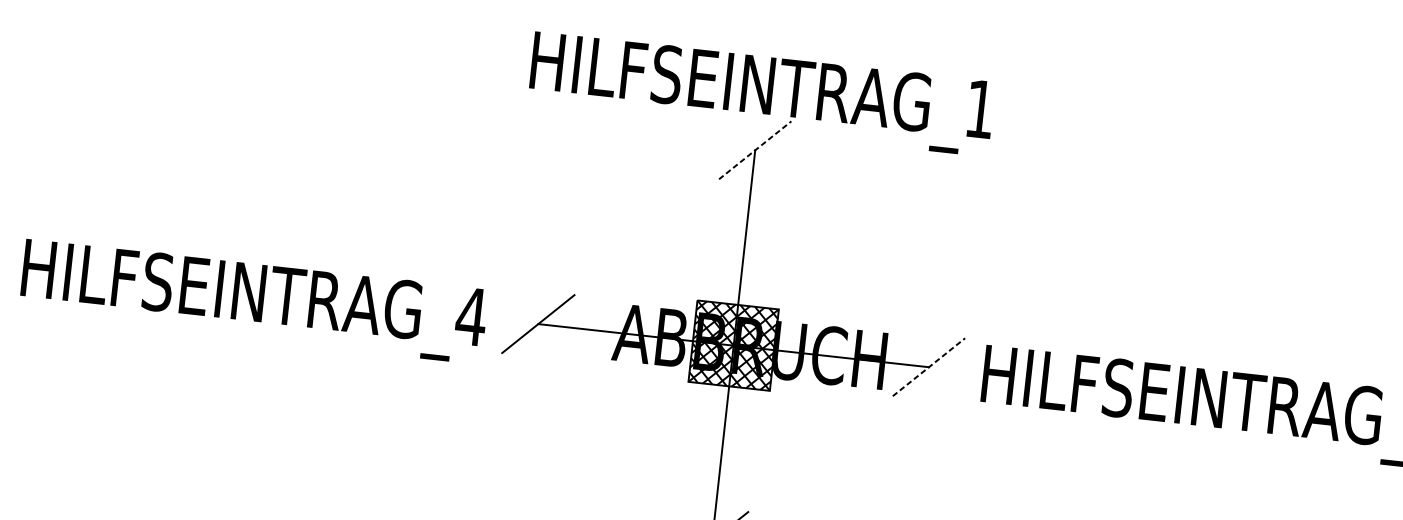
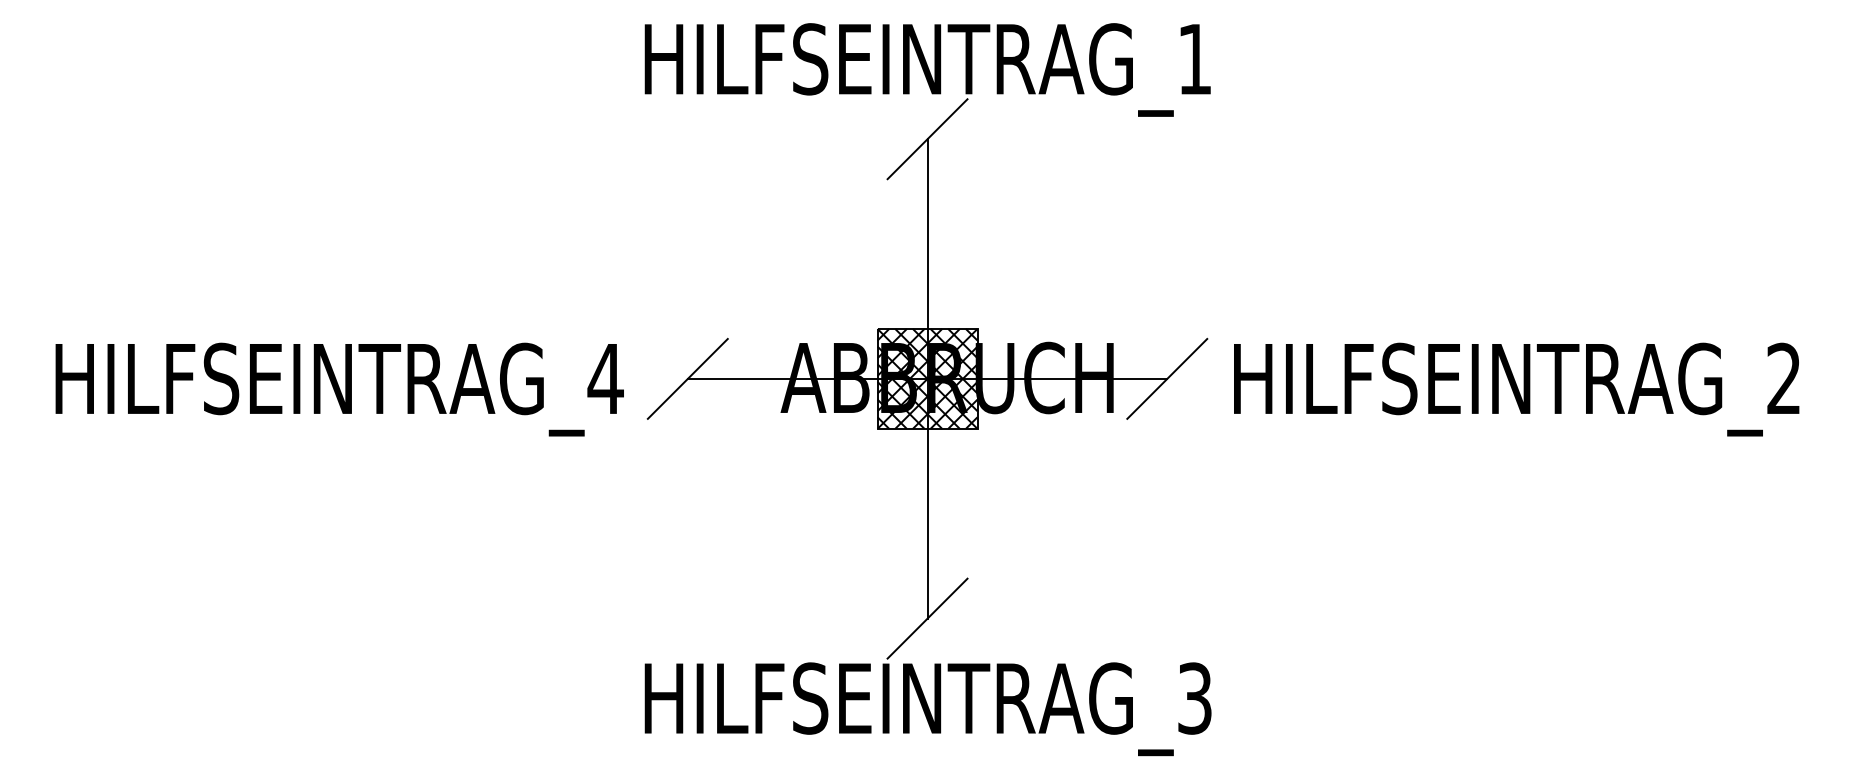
line: (755, 150) -> (927, 139), dashed -> solid
line: (929, 366) -> (1167, 378), dashed -> solid

